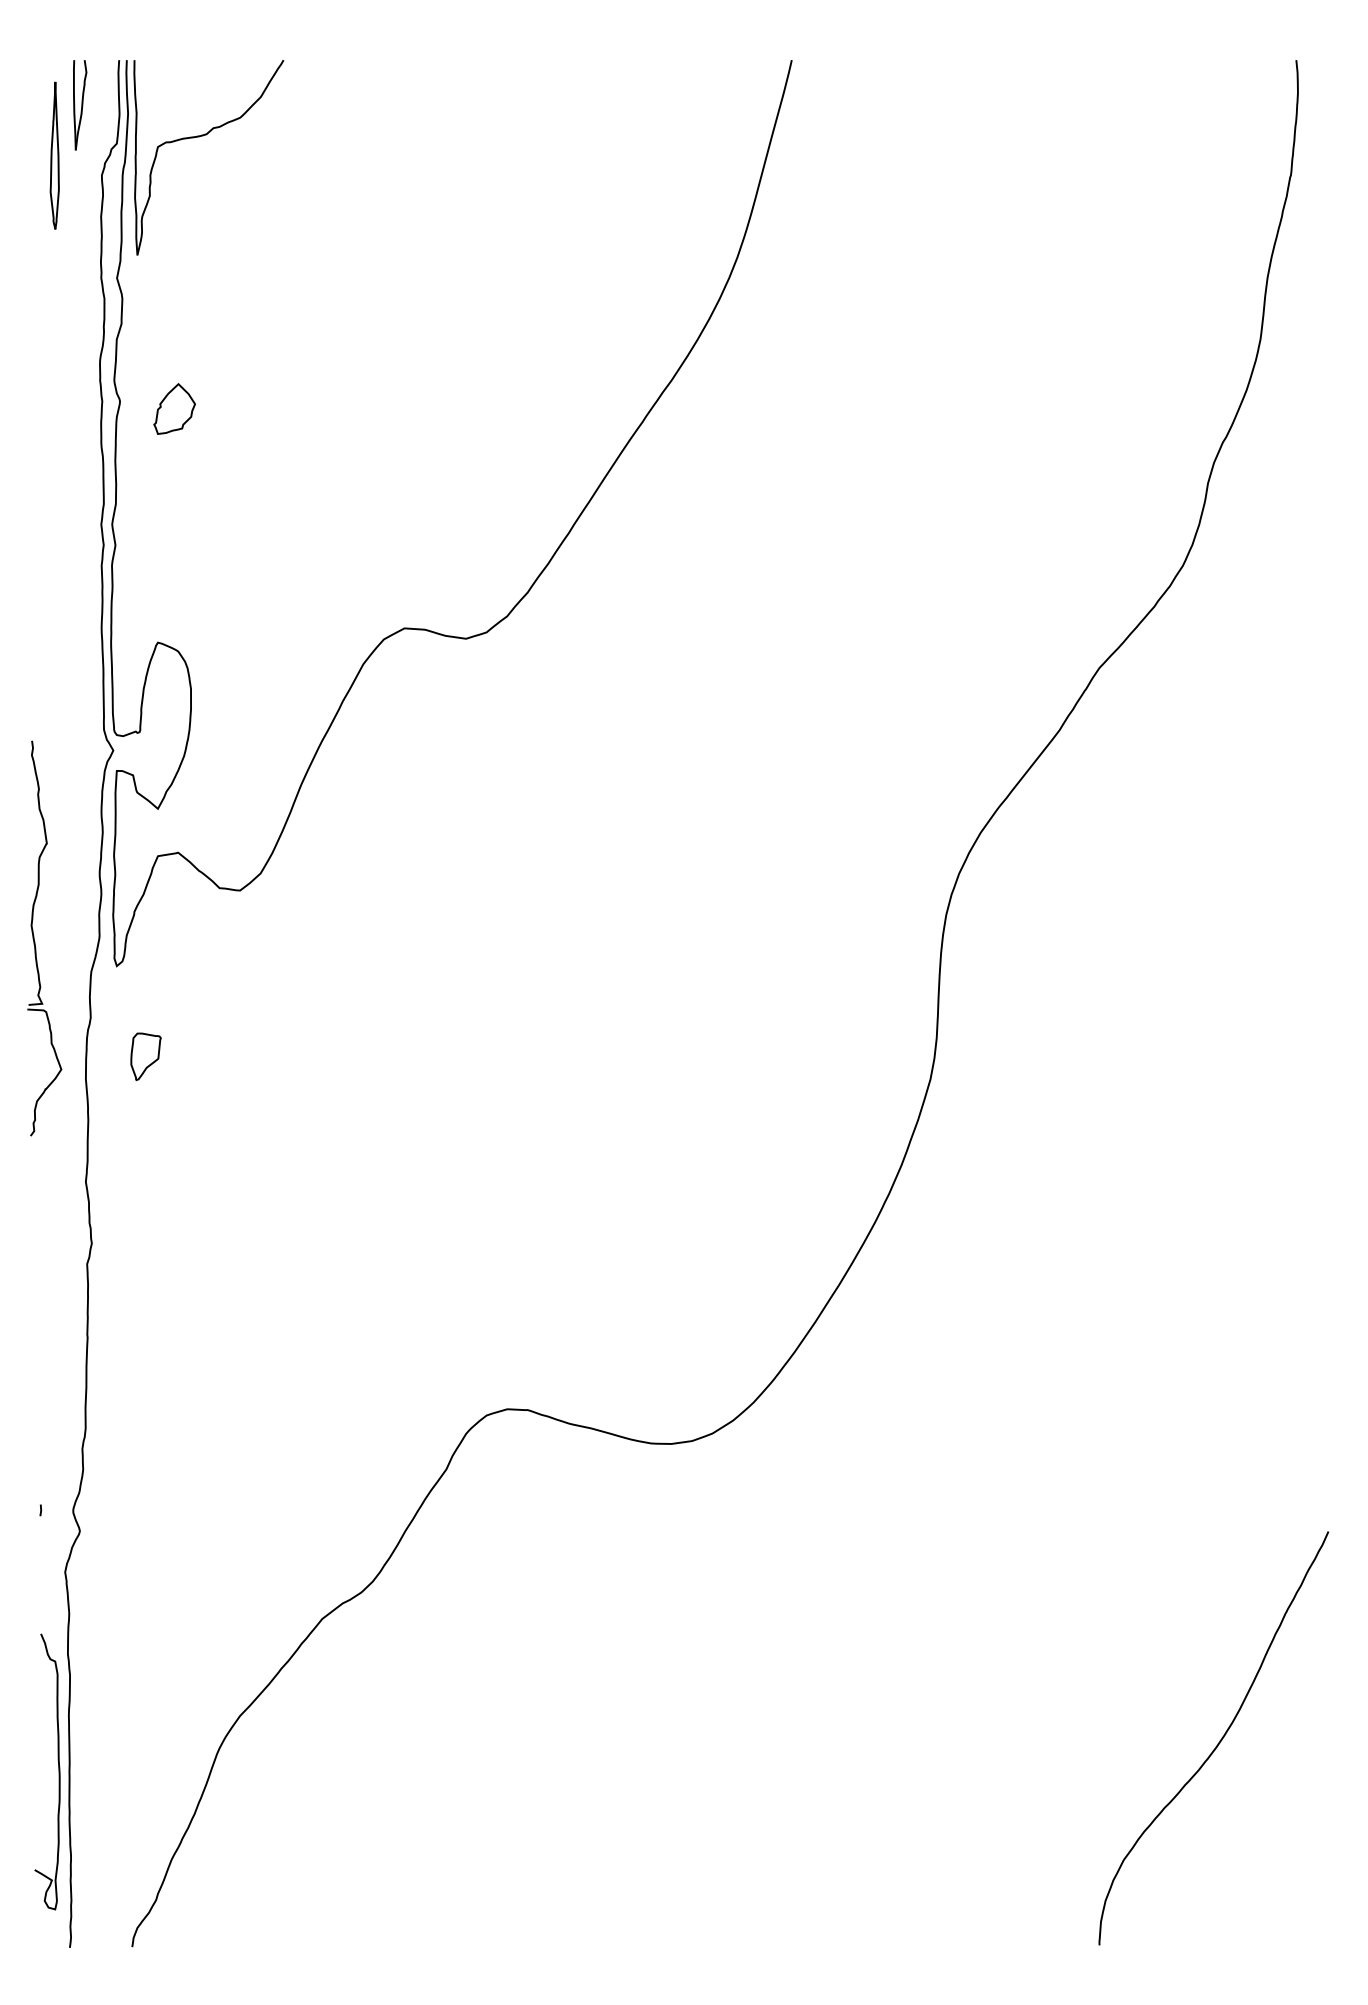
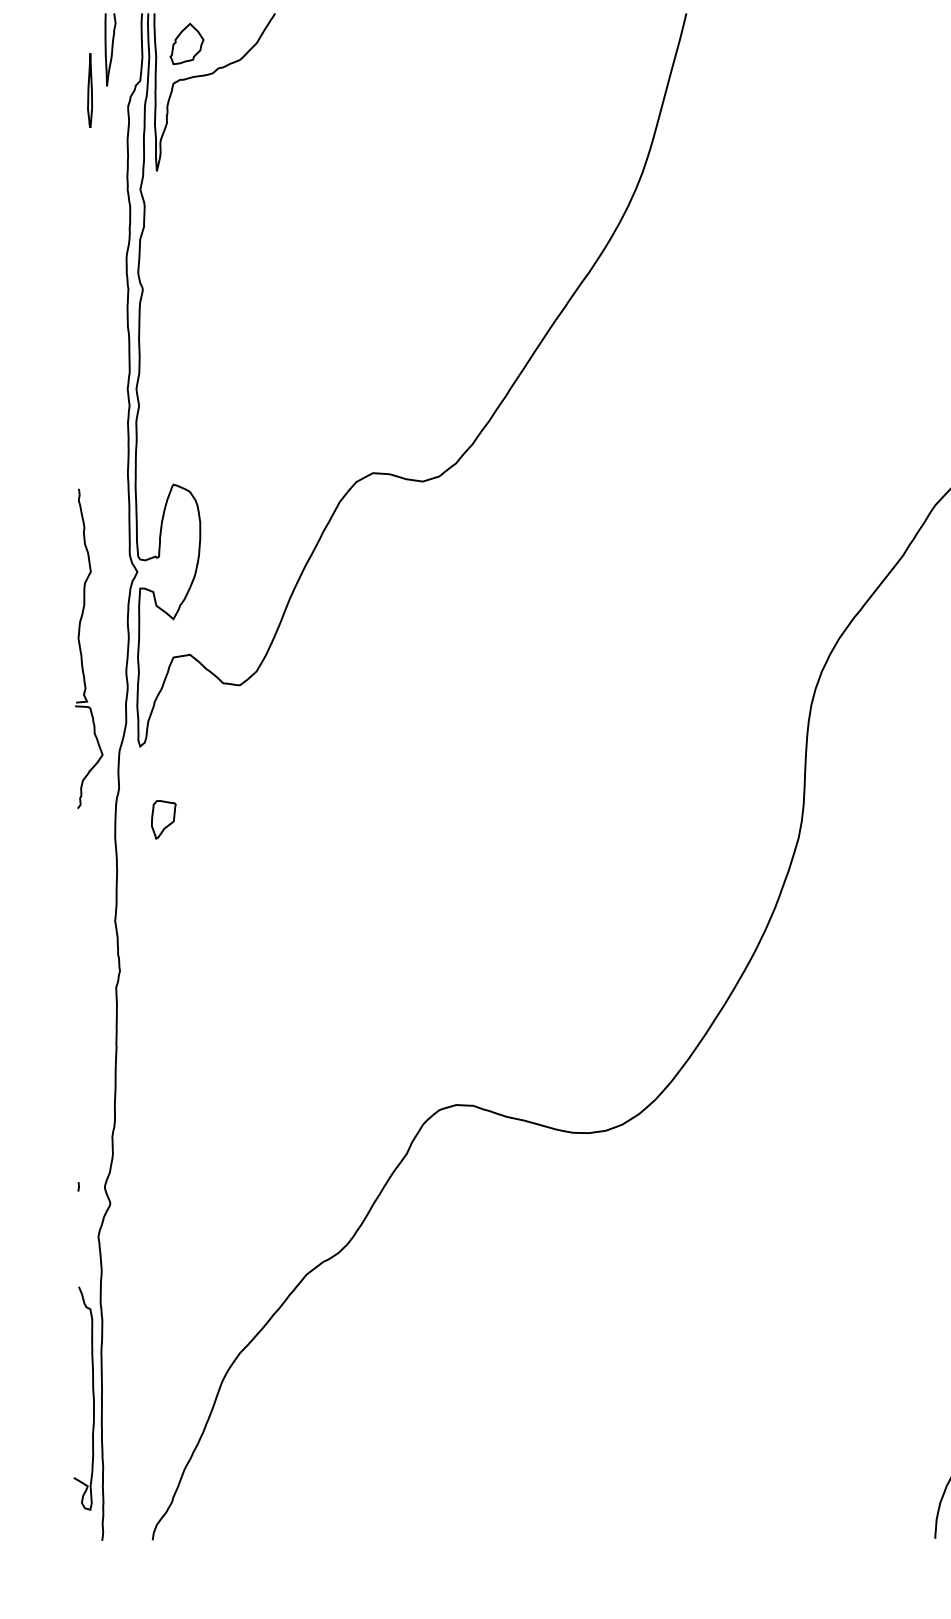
part: (54, 155) -> (89, 90), size x0.62
part: (174, 408) -> (186, 43), moved
part: (35, 941) -> (81, 651), moved

